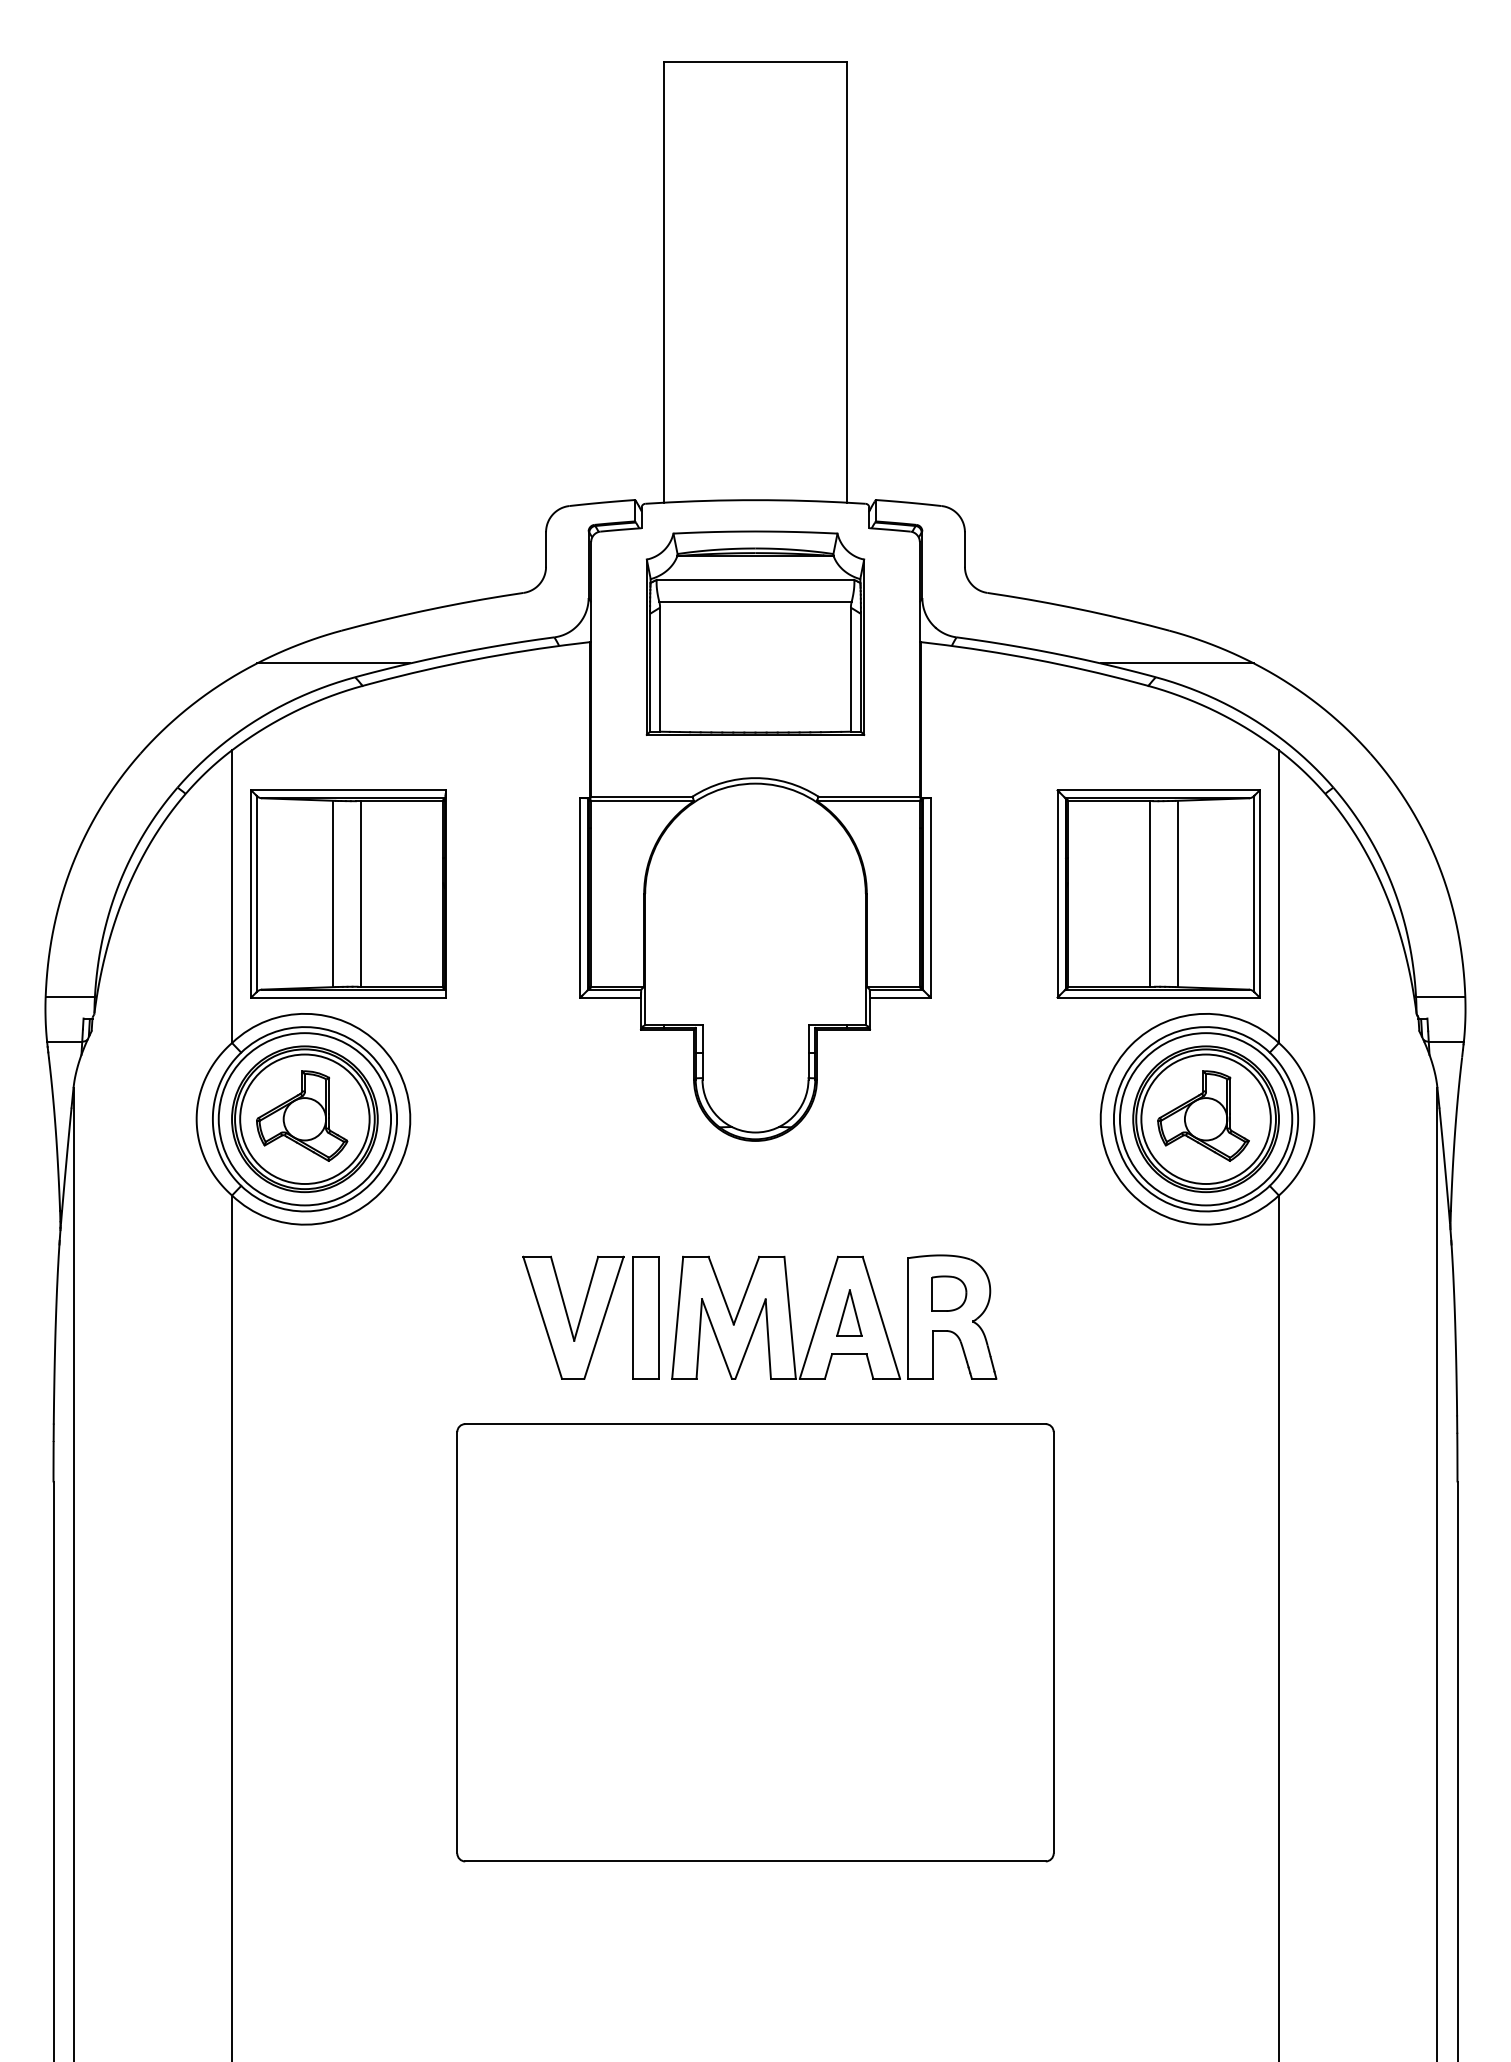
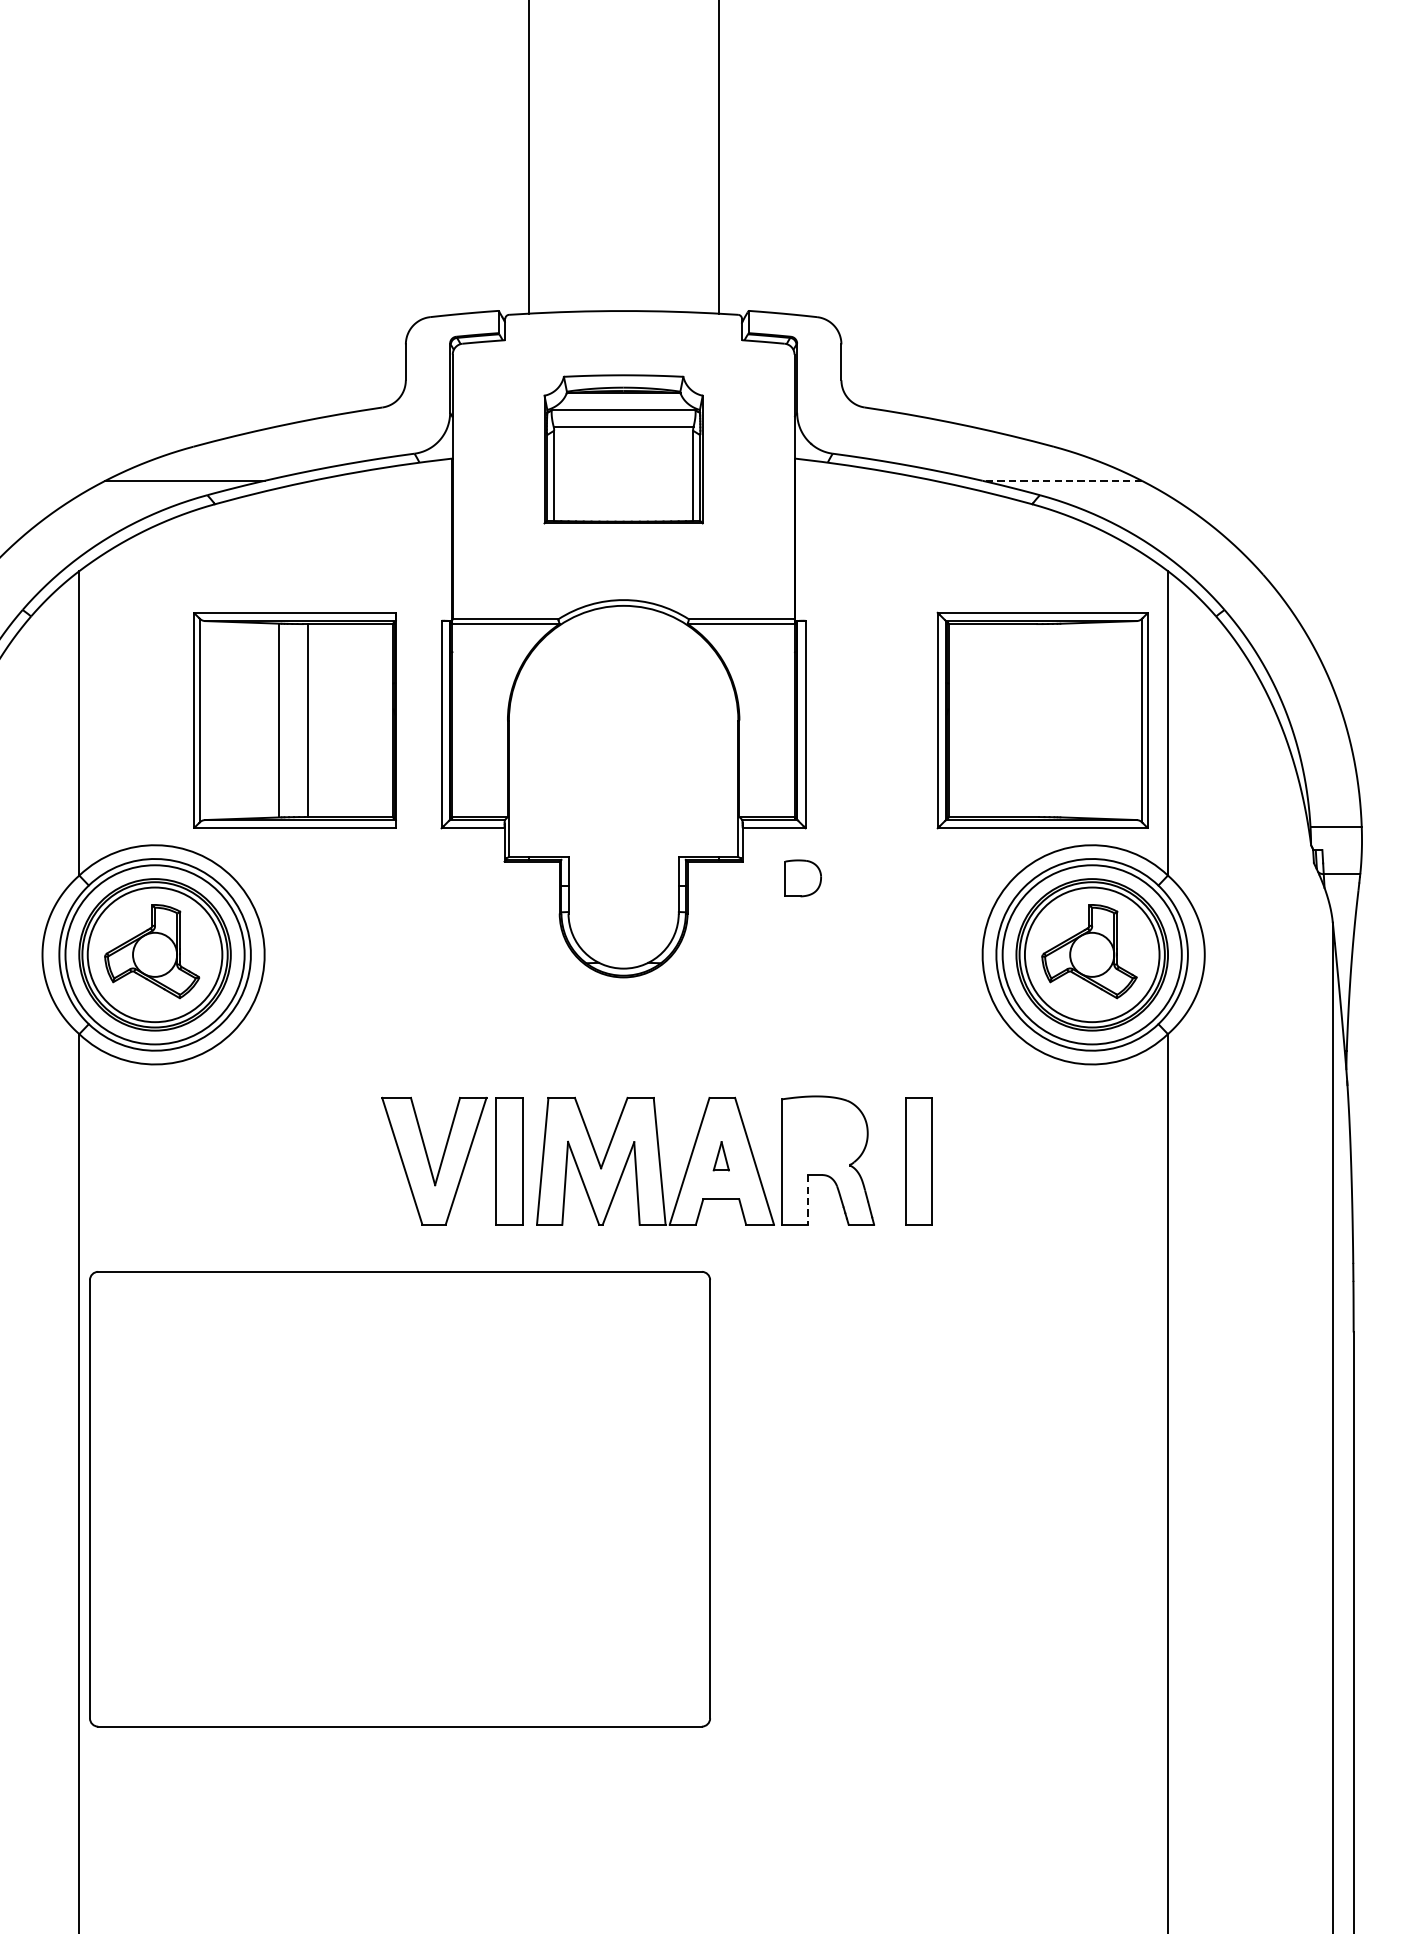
part: (755, 632) -> (623, 448), size x0.7
line: (1177, 663) -> (1062, 480), solid -> dashed
part: (348, 893) -> (295, 720), moved
line: (1149, 893) -> (1033, 720), removed
line: (1177, 893) -> (1062, 720), removed
part: (949, 1293) -> (803, 878), moved
part: (849, 1312) -> (721, 1155), size x0.6
part: (1039, 1317) -> (918, 1160), added
line: (932, 1354) -> (807, 1199), solid -> dashed
part: (755, 1642) -> (400, 1498), moved

